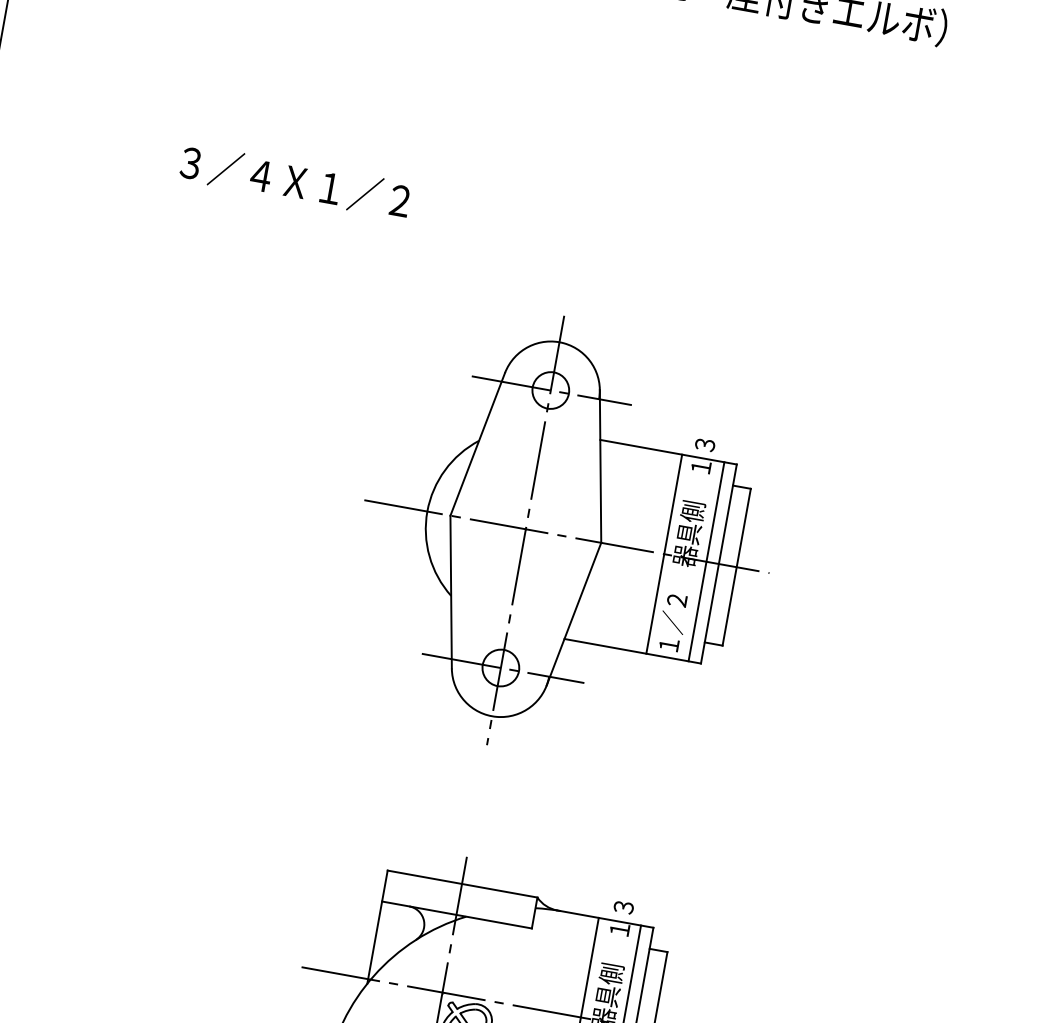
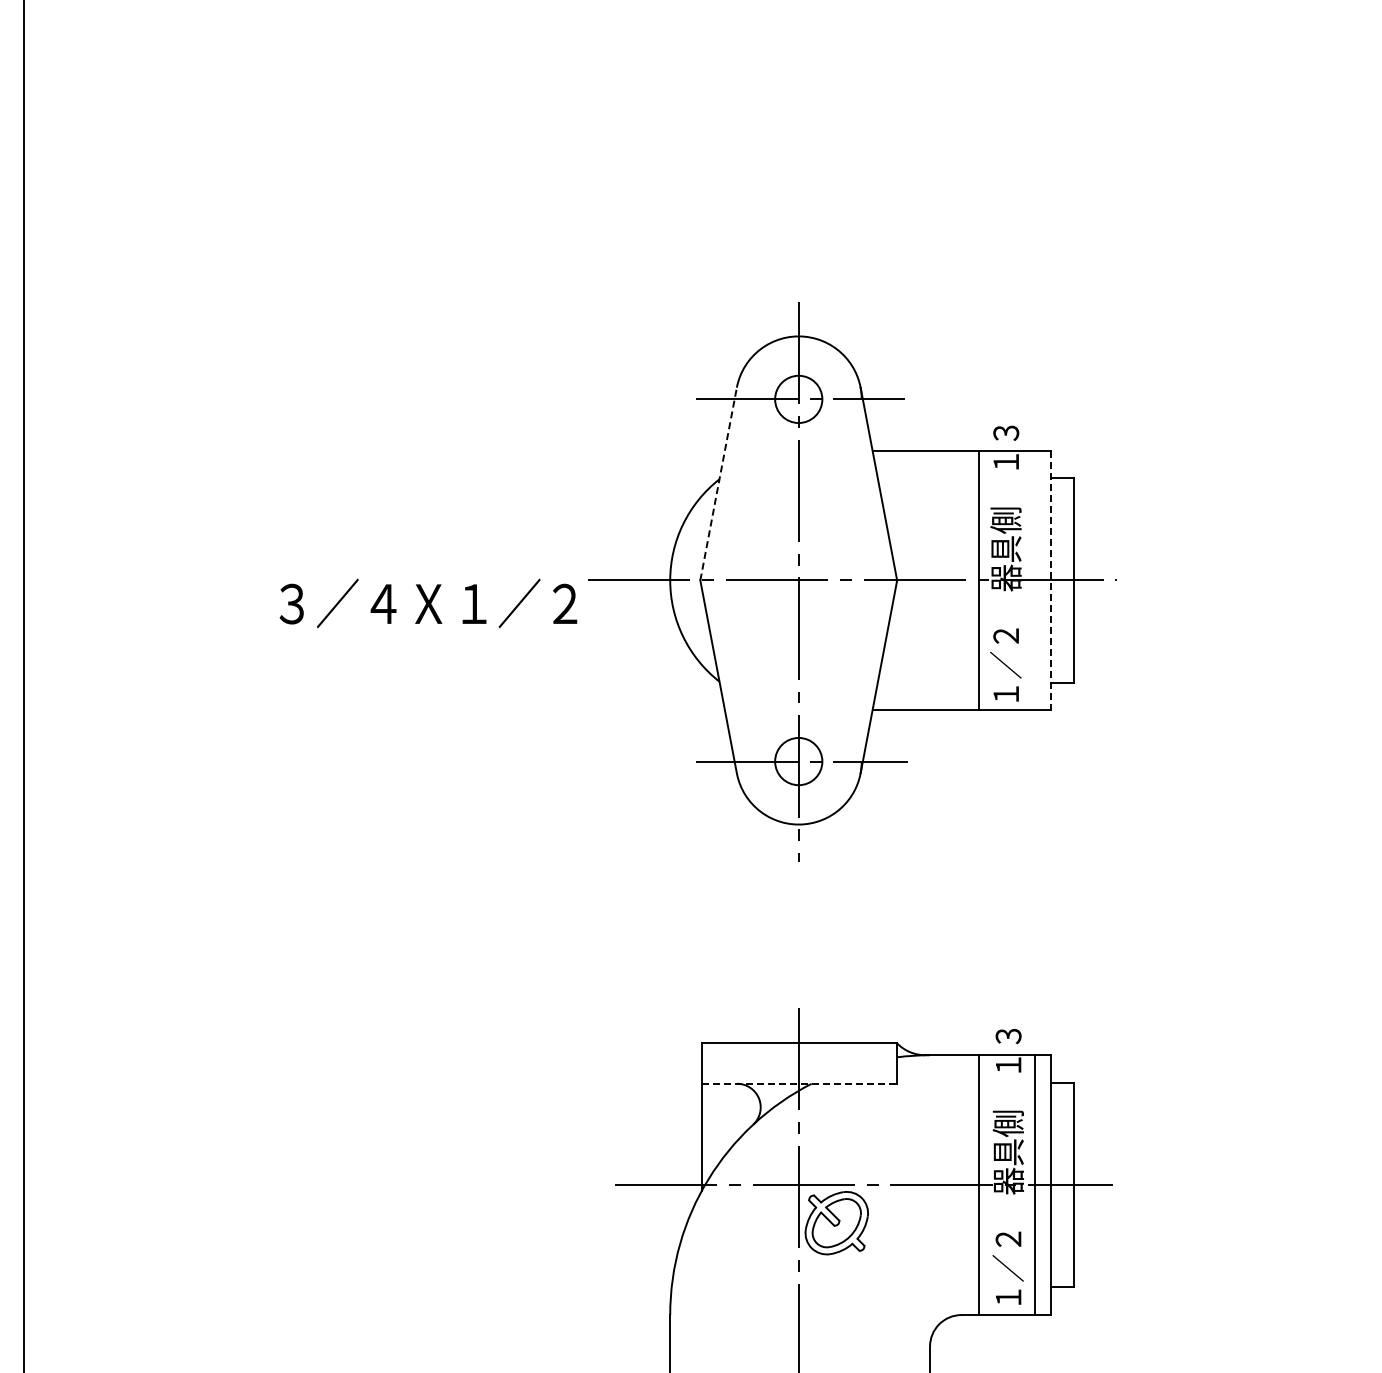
text: (295, 181) -> (428, 603), moved
line: (477, 443) -> (718, 483), solid -> dashed
line: (706, 561) -> (1034, 580), removed
line: (718, 563) -> (1050, 580), solid -> dashed
line: (457, 914) -> (799, 1083), solid -> dashed

